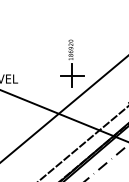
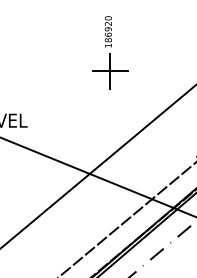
part: (72, 63) -> (110, 52), moved

